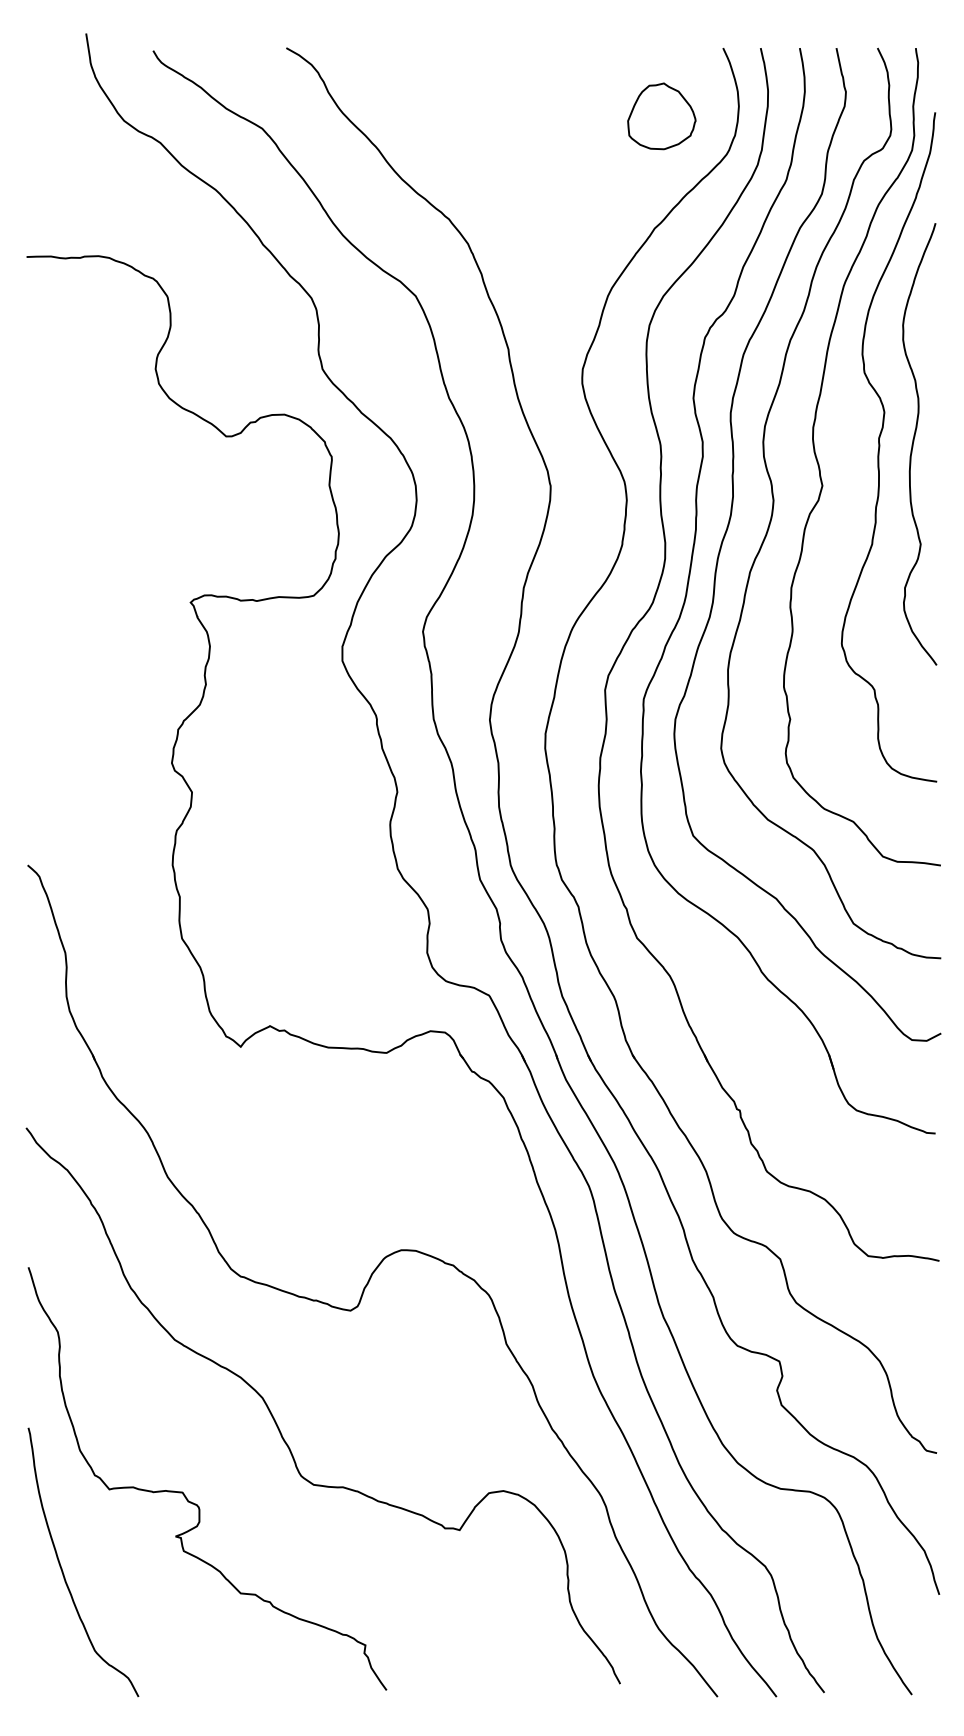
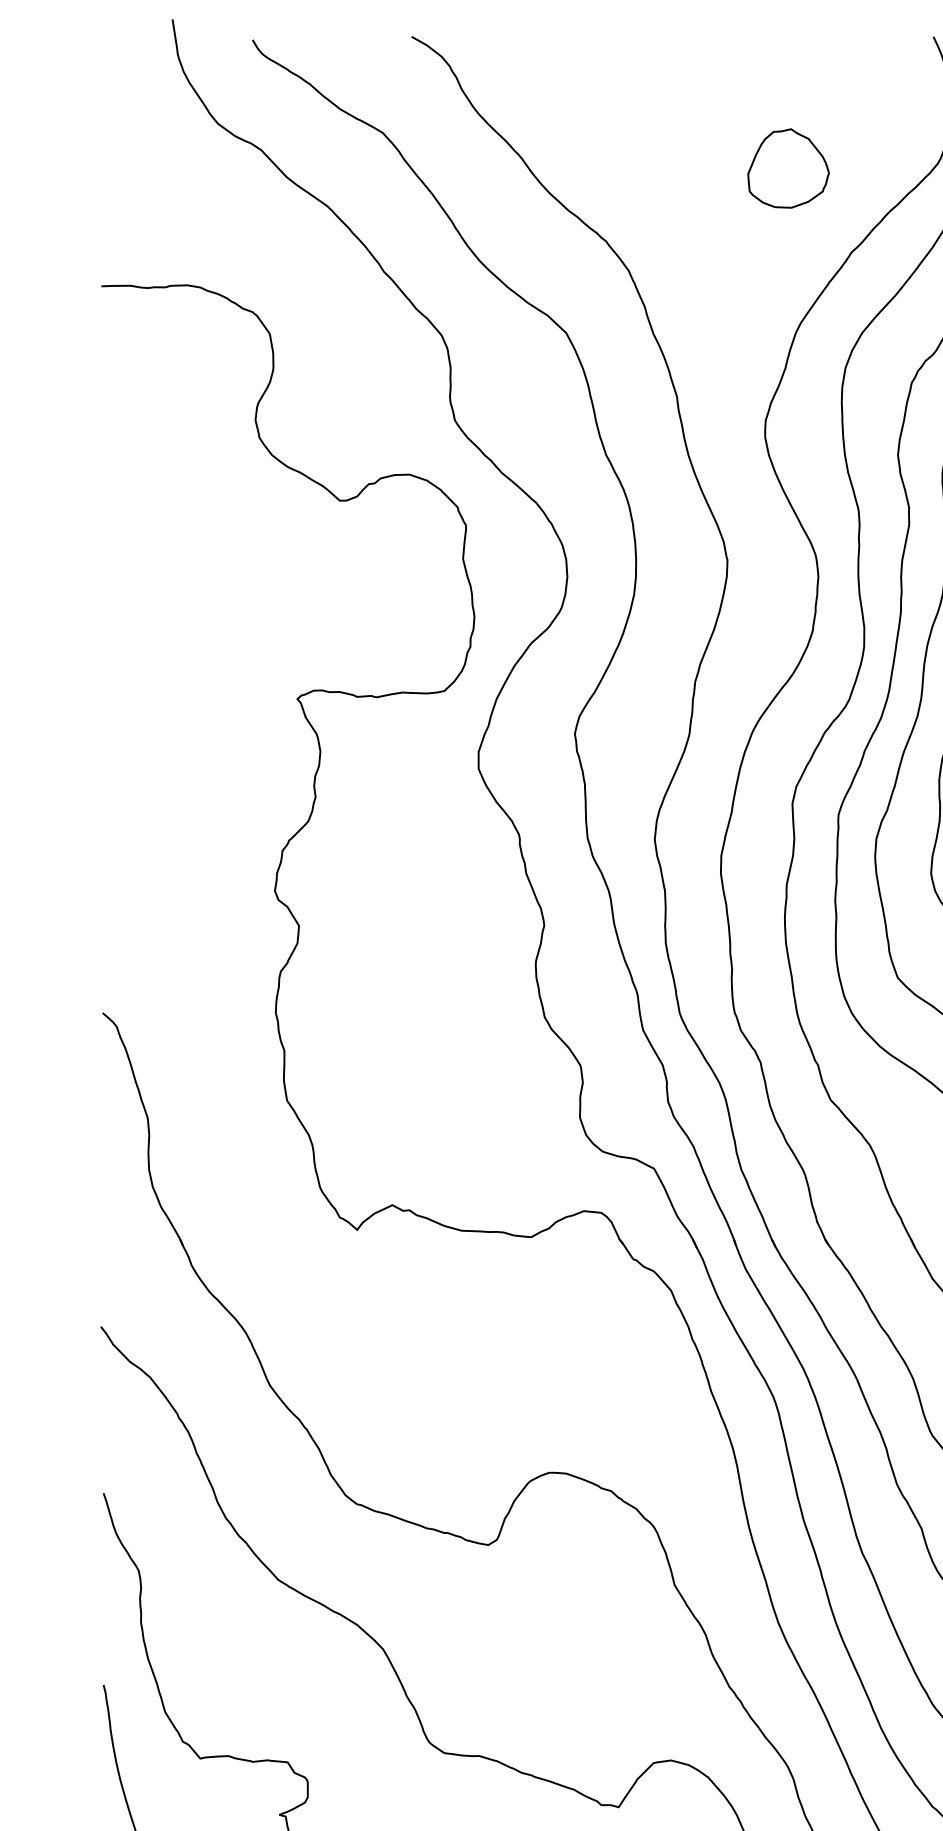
part: (661, 116) -> (788, 168), moved

